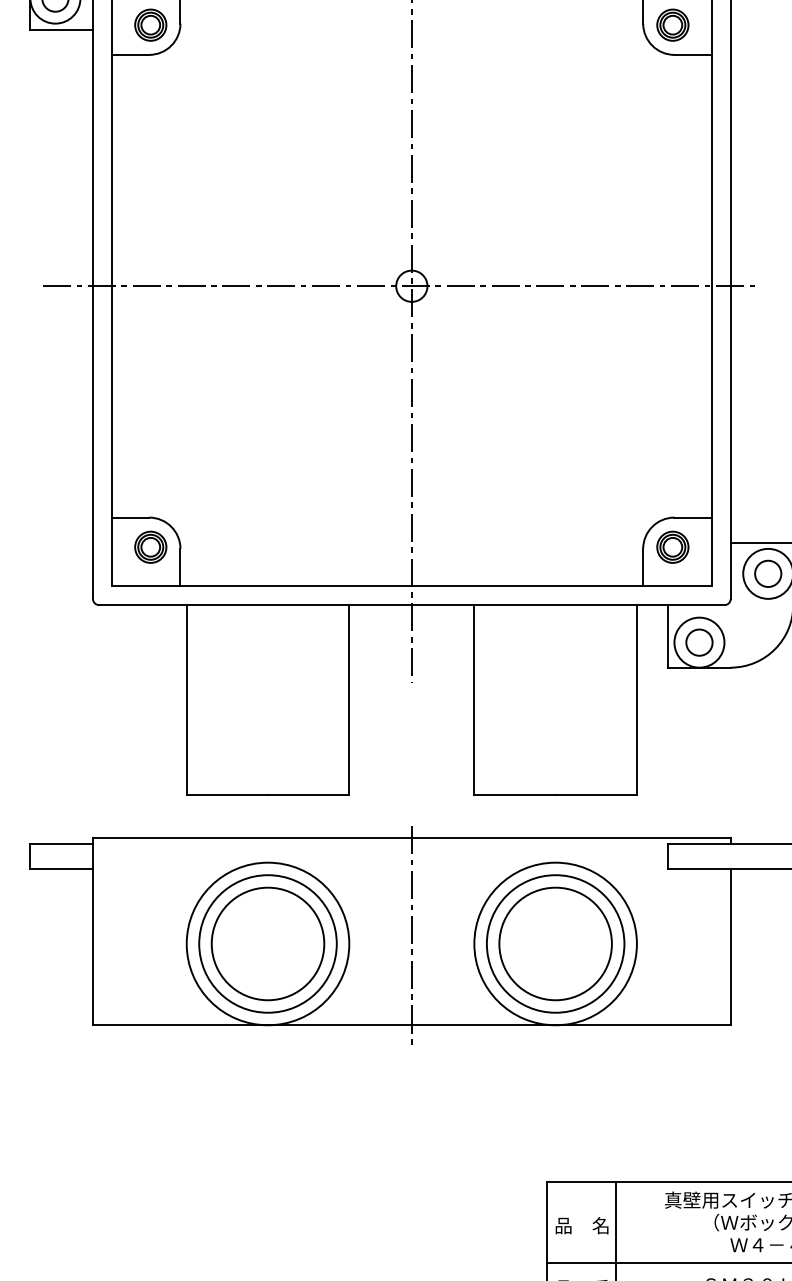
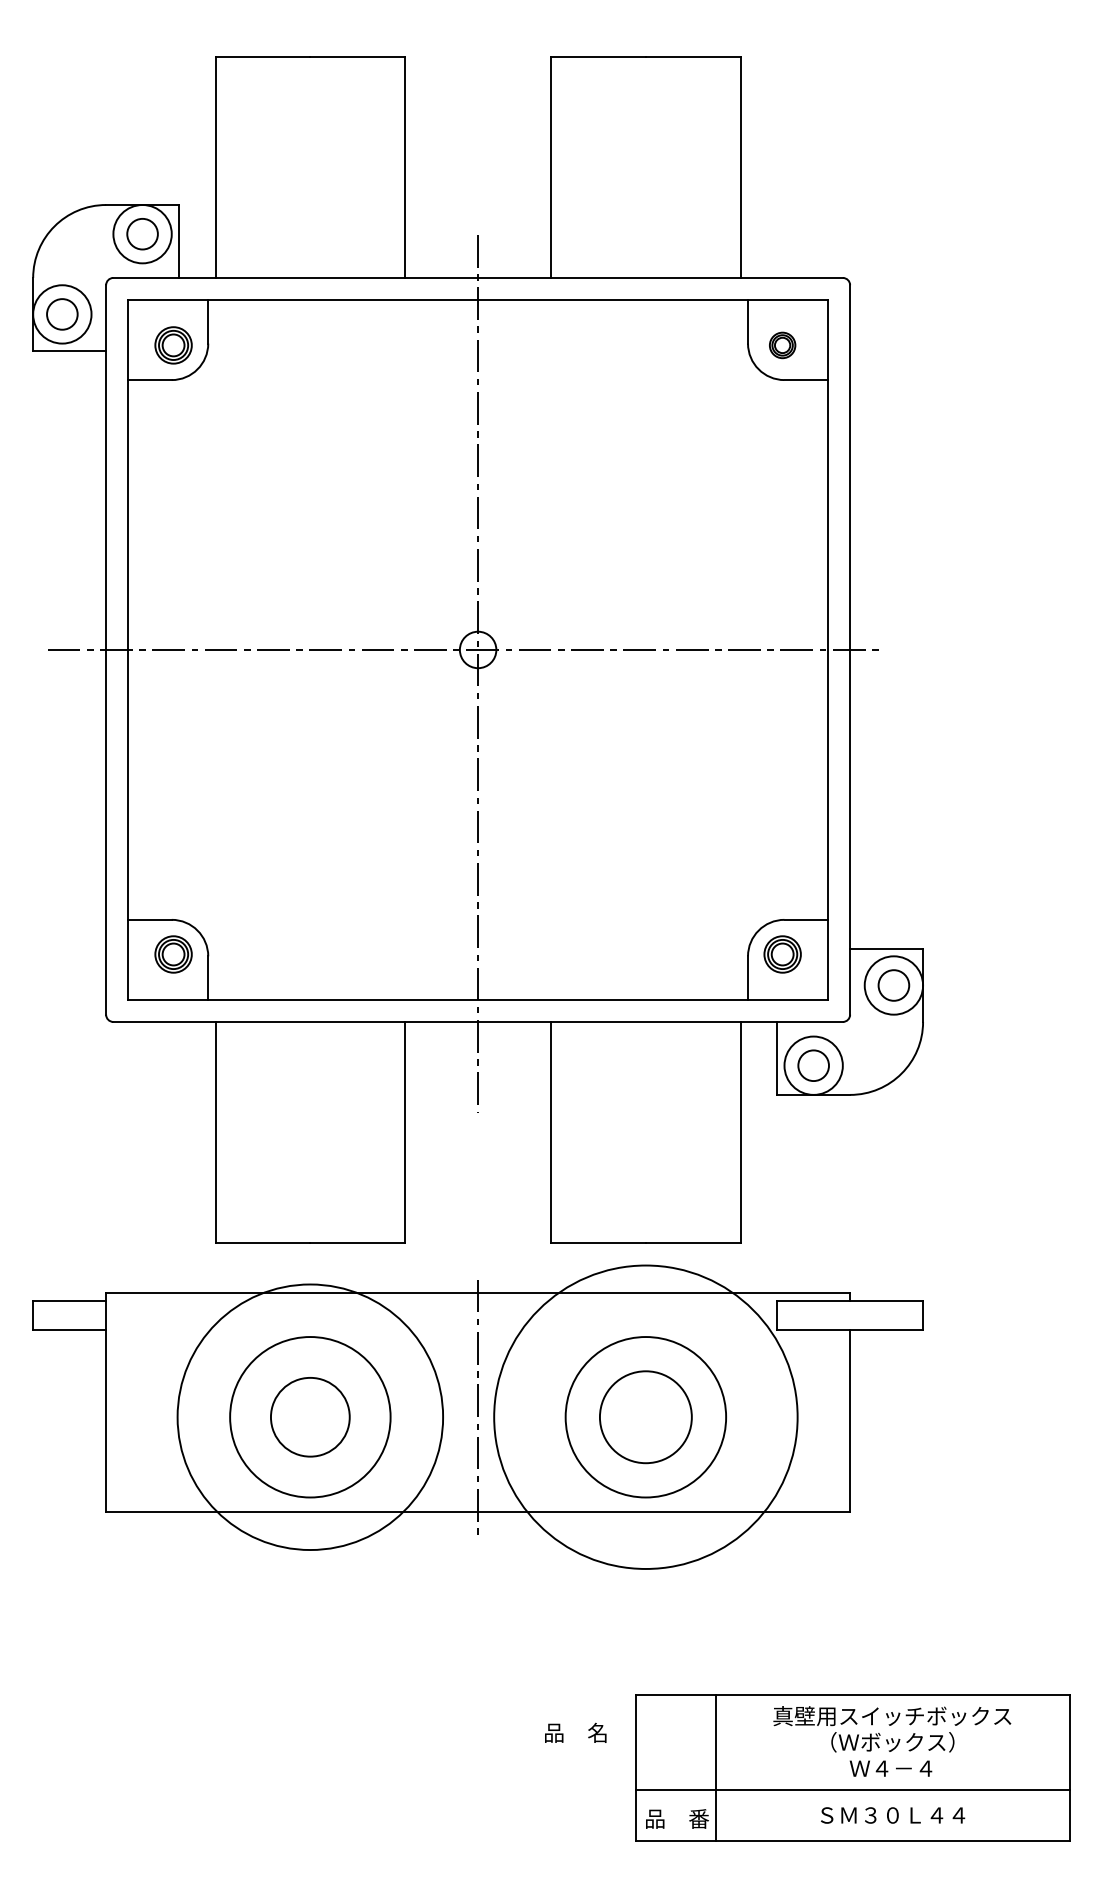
part: (672, 25) -> (782, 345), size x0.7
circle: (268, 943) -> (310, 1416), size x0.6
circle: (555, 943) -> (645, 1416), size x0.7
circle: (268, 944) -> (310, 1417), size x1.4
circle: (555, 944) -> (645, 1417), size x1.6
text: (581, 1225) -> (575, 1732), moved

